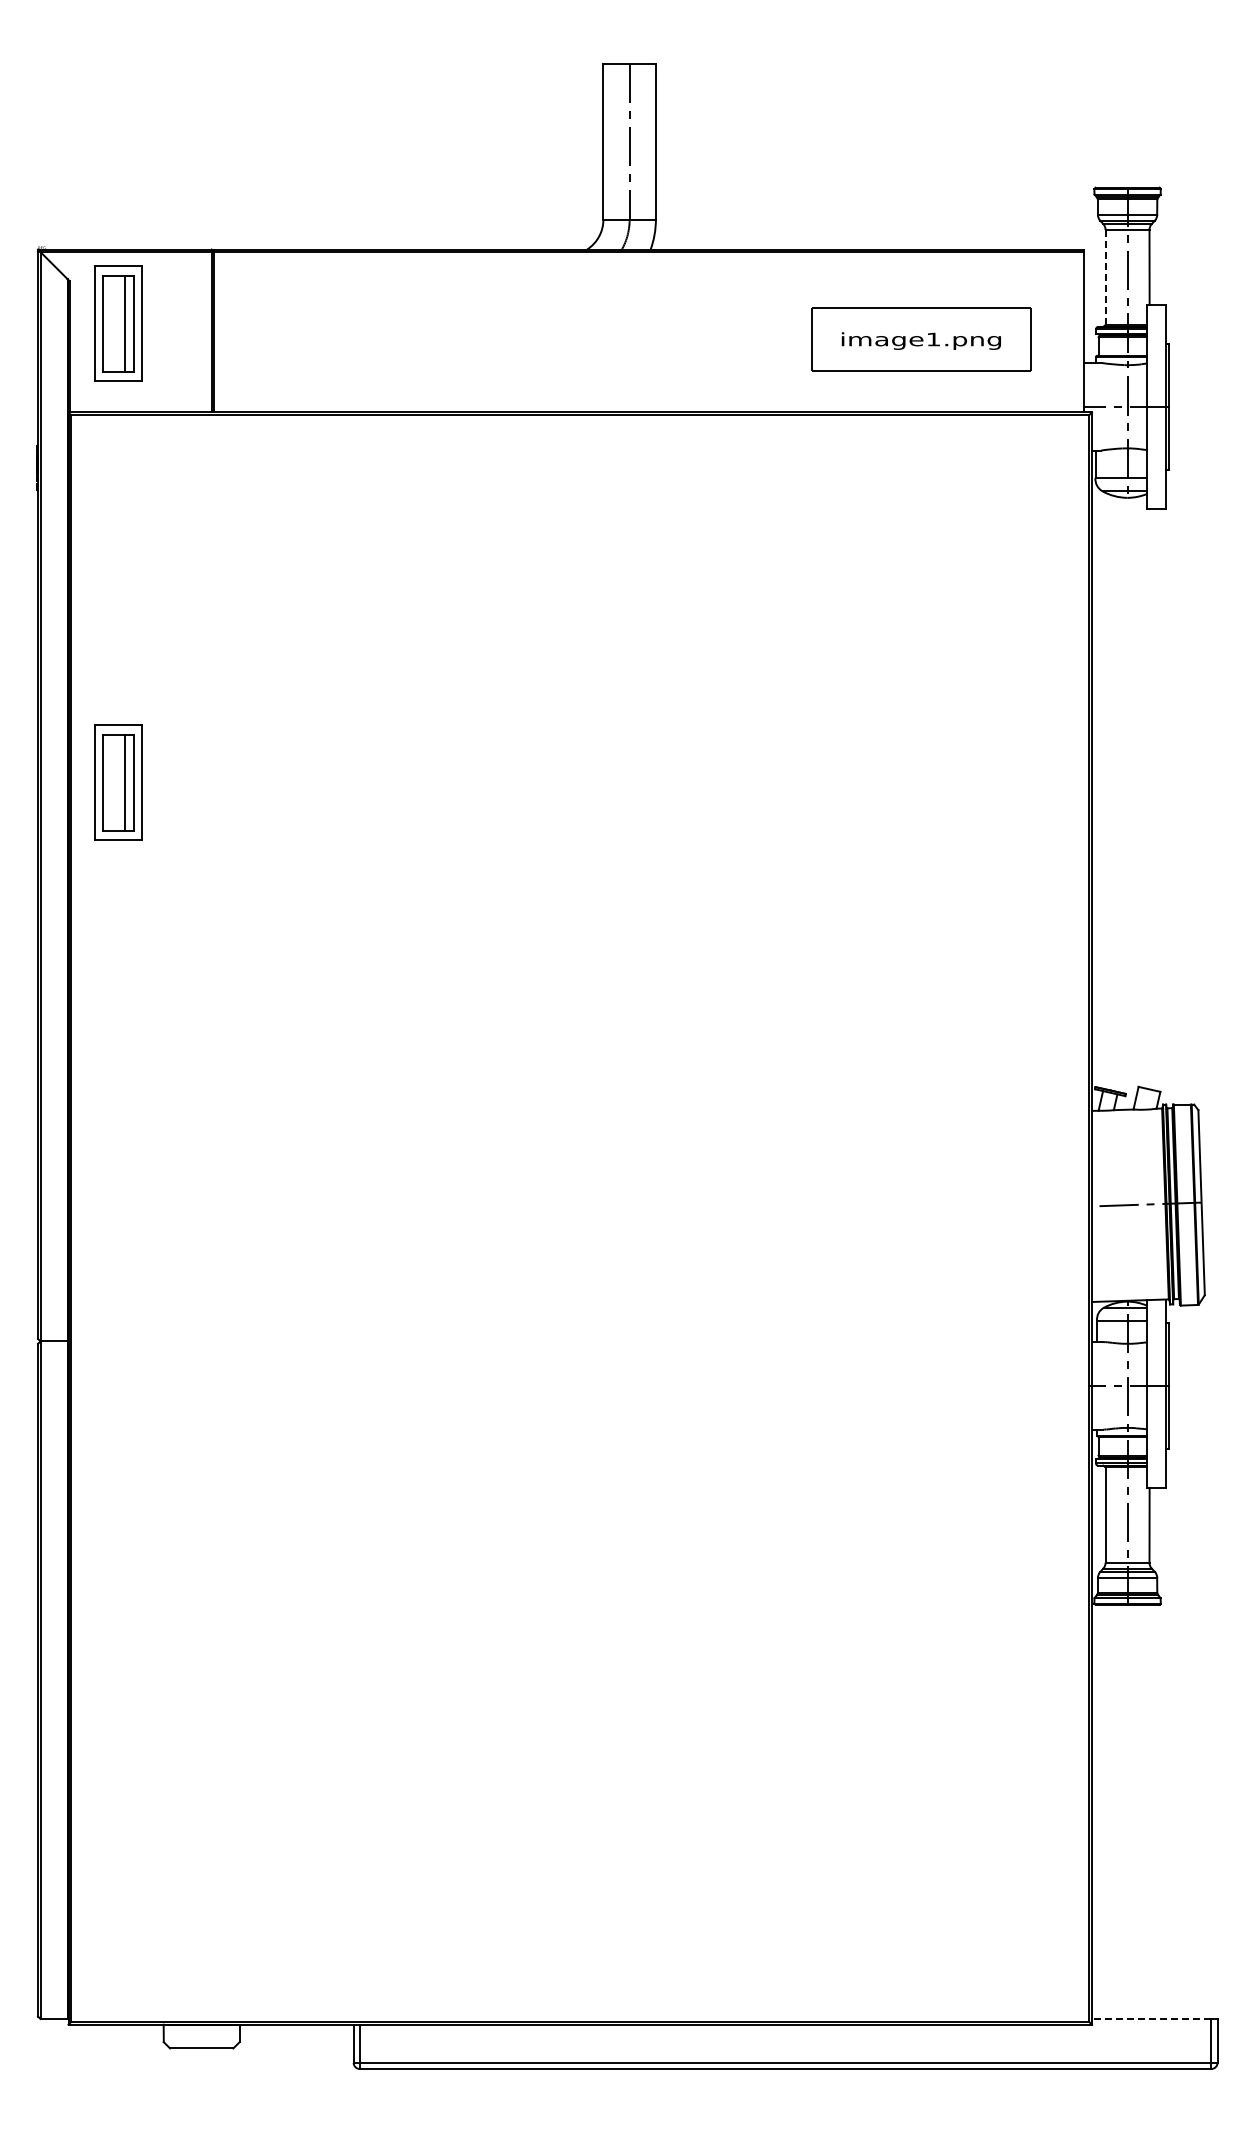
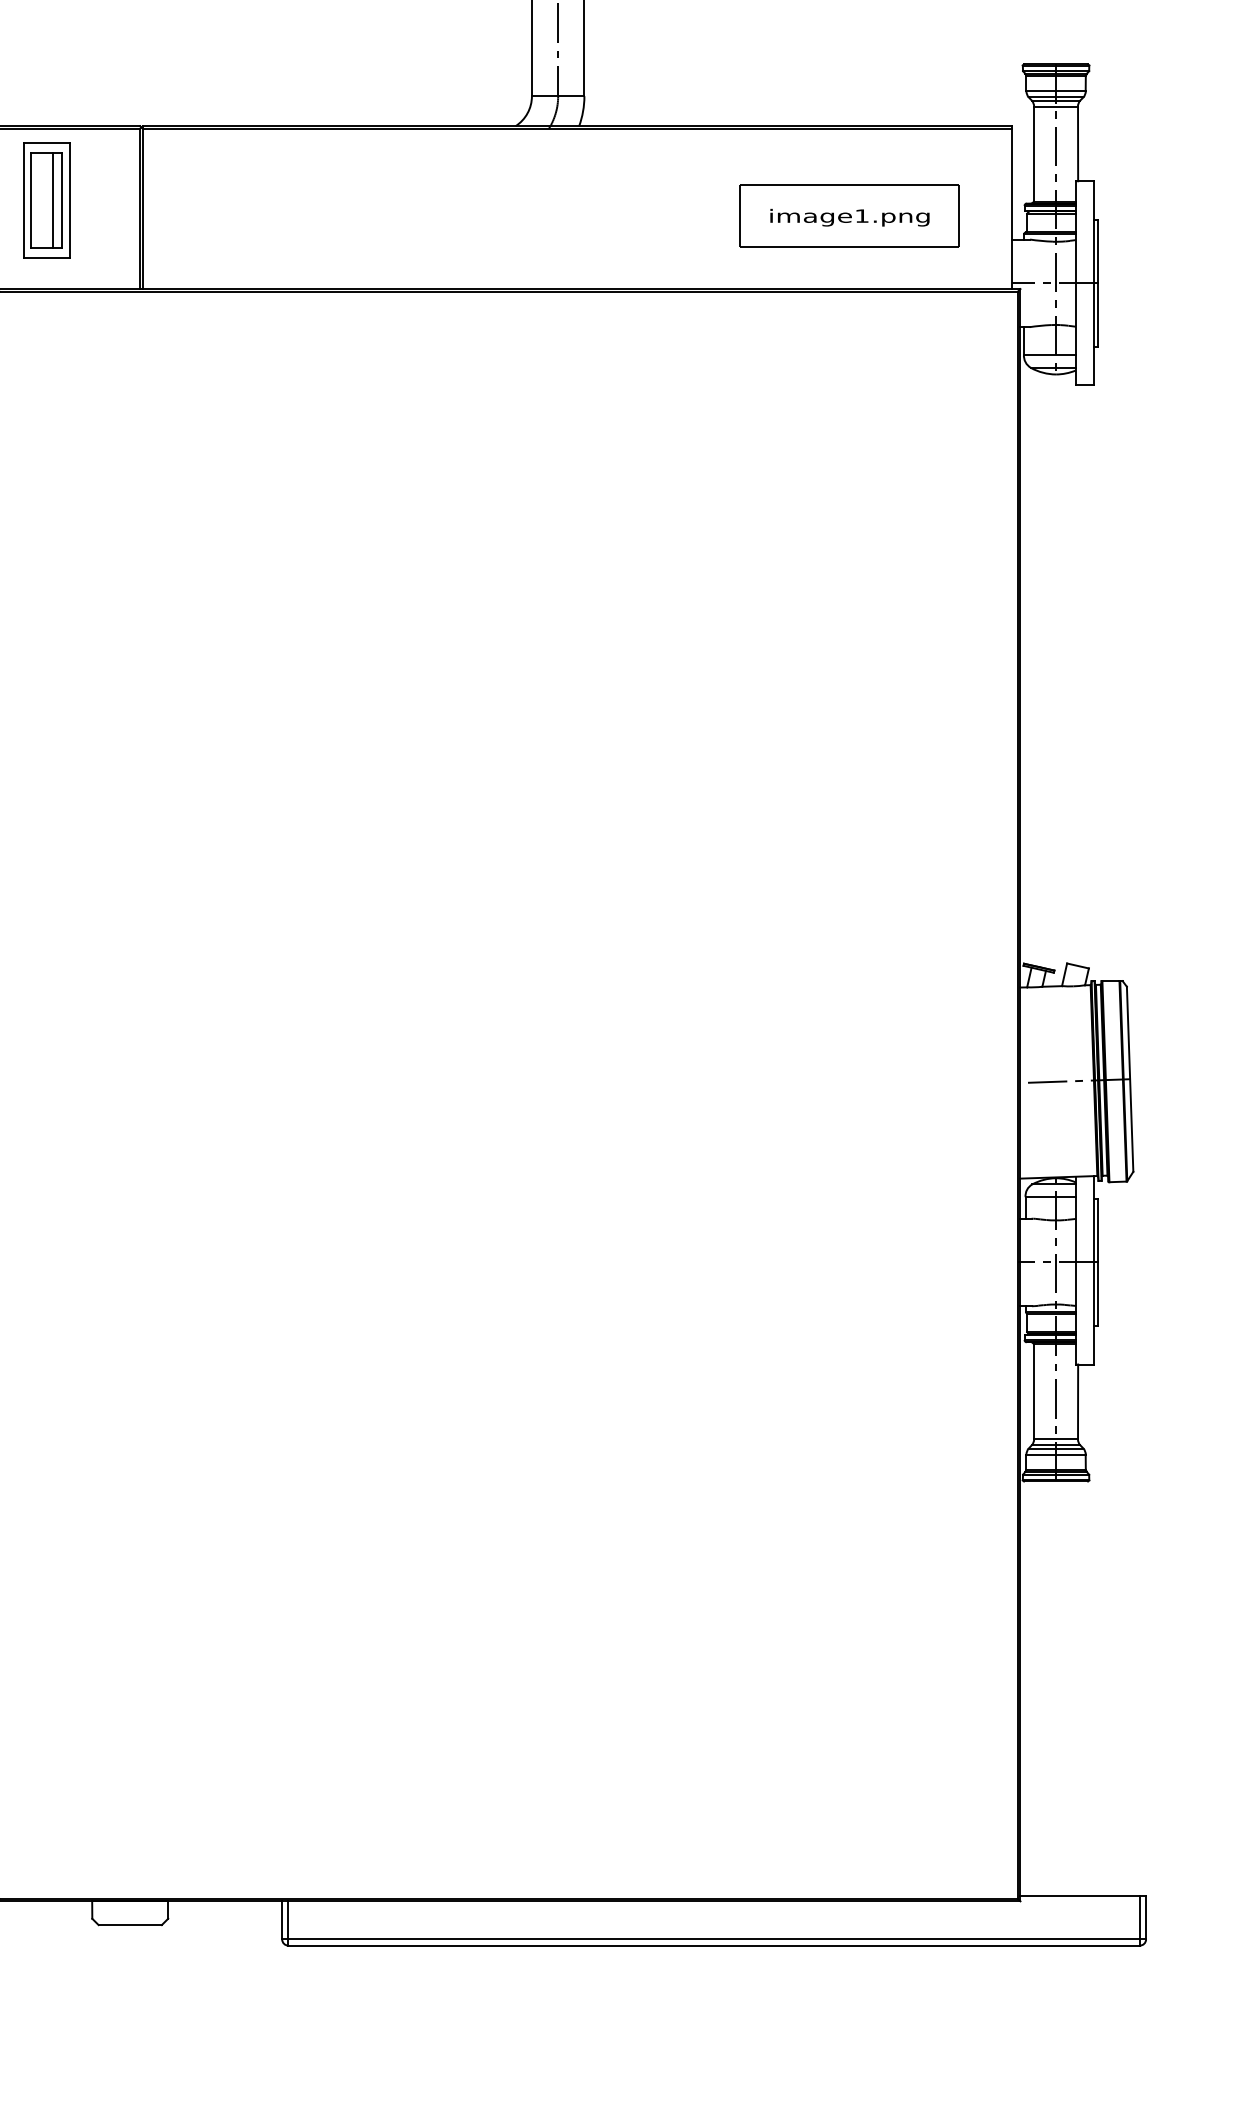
line: (1105, 278) -> (1034, 155), dashed -> solid
part: (118, 782) -> (47, 659), removed
line: (1151, 2019) -> (1080, 1896), dashed -> solid

